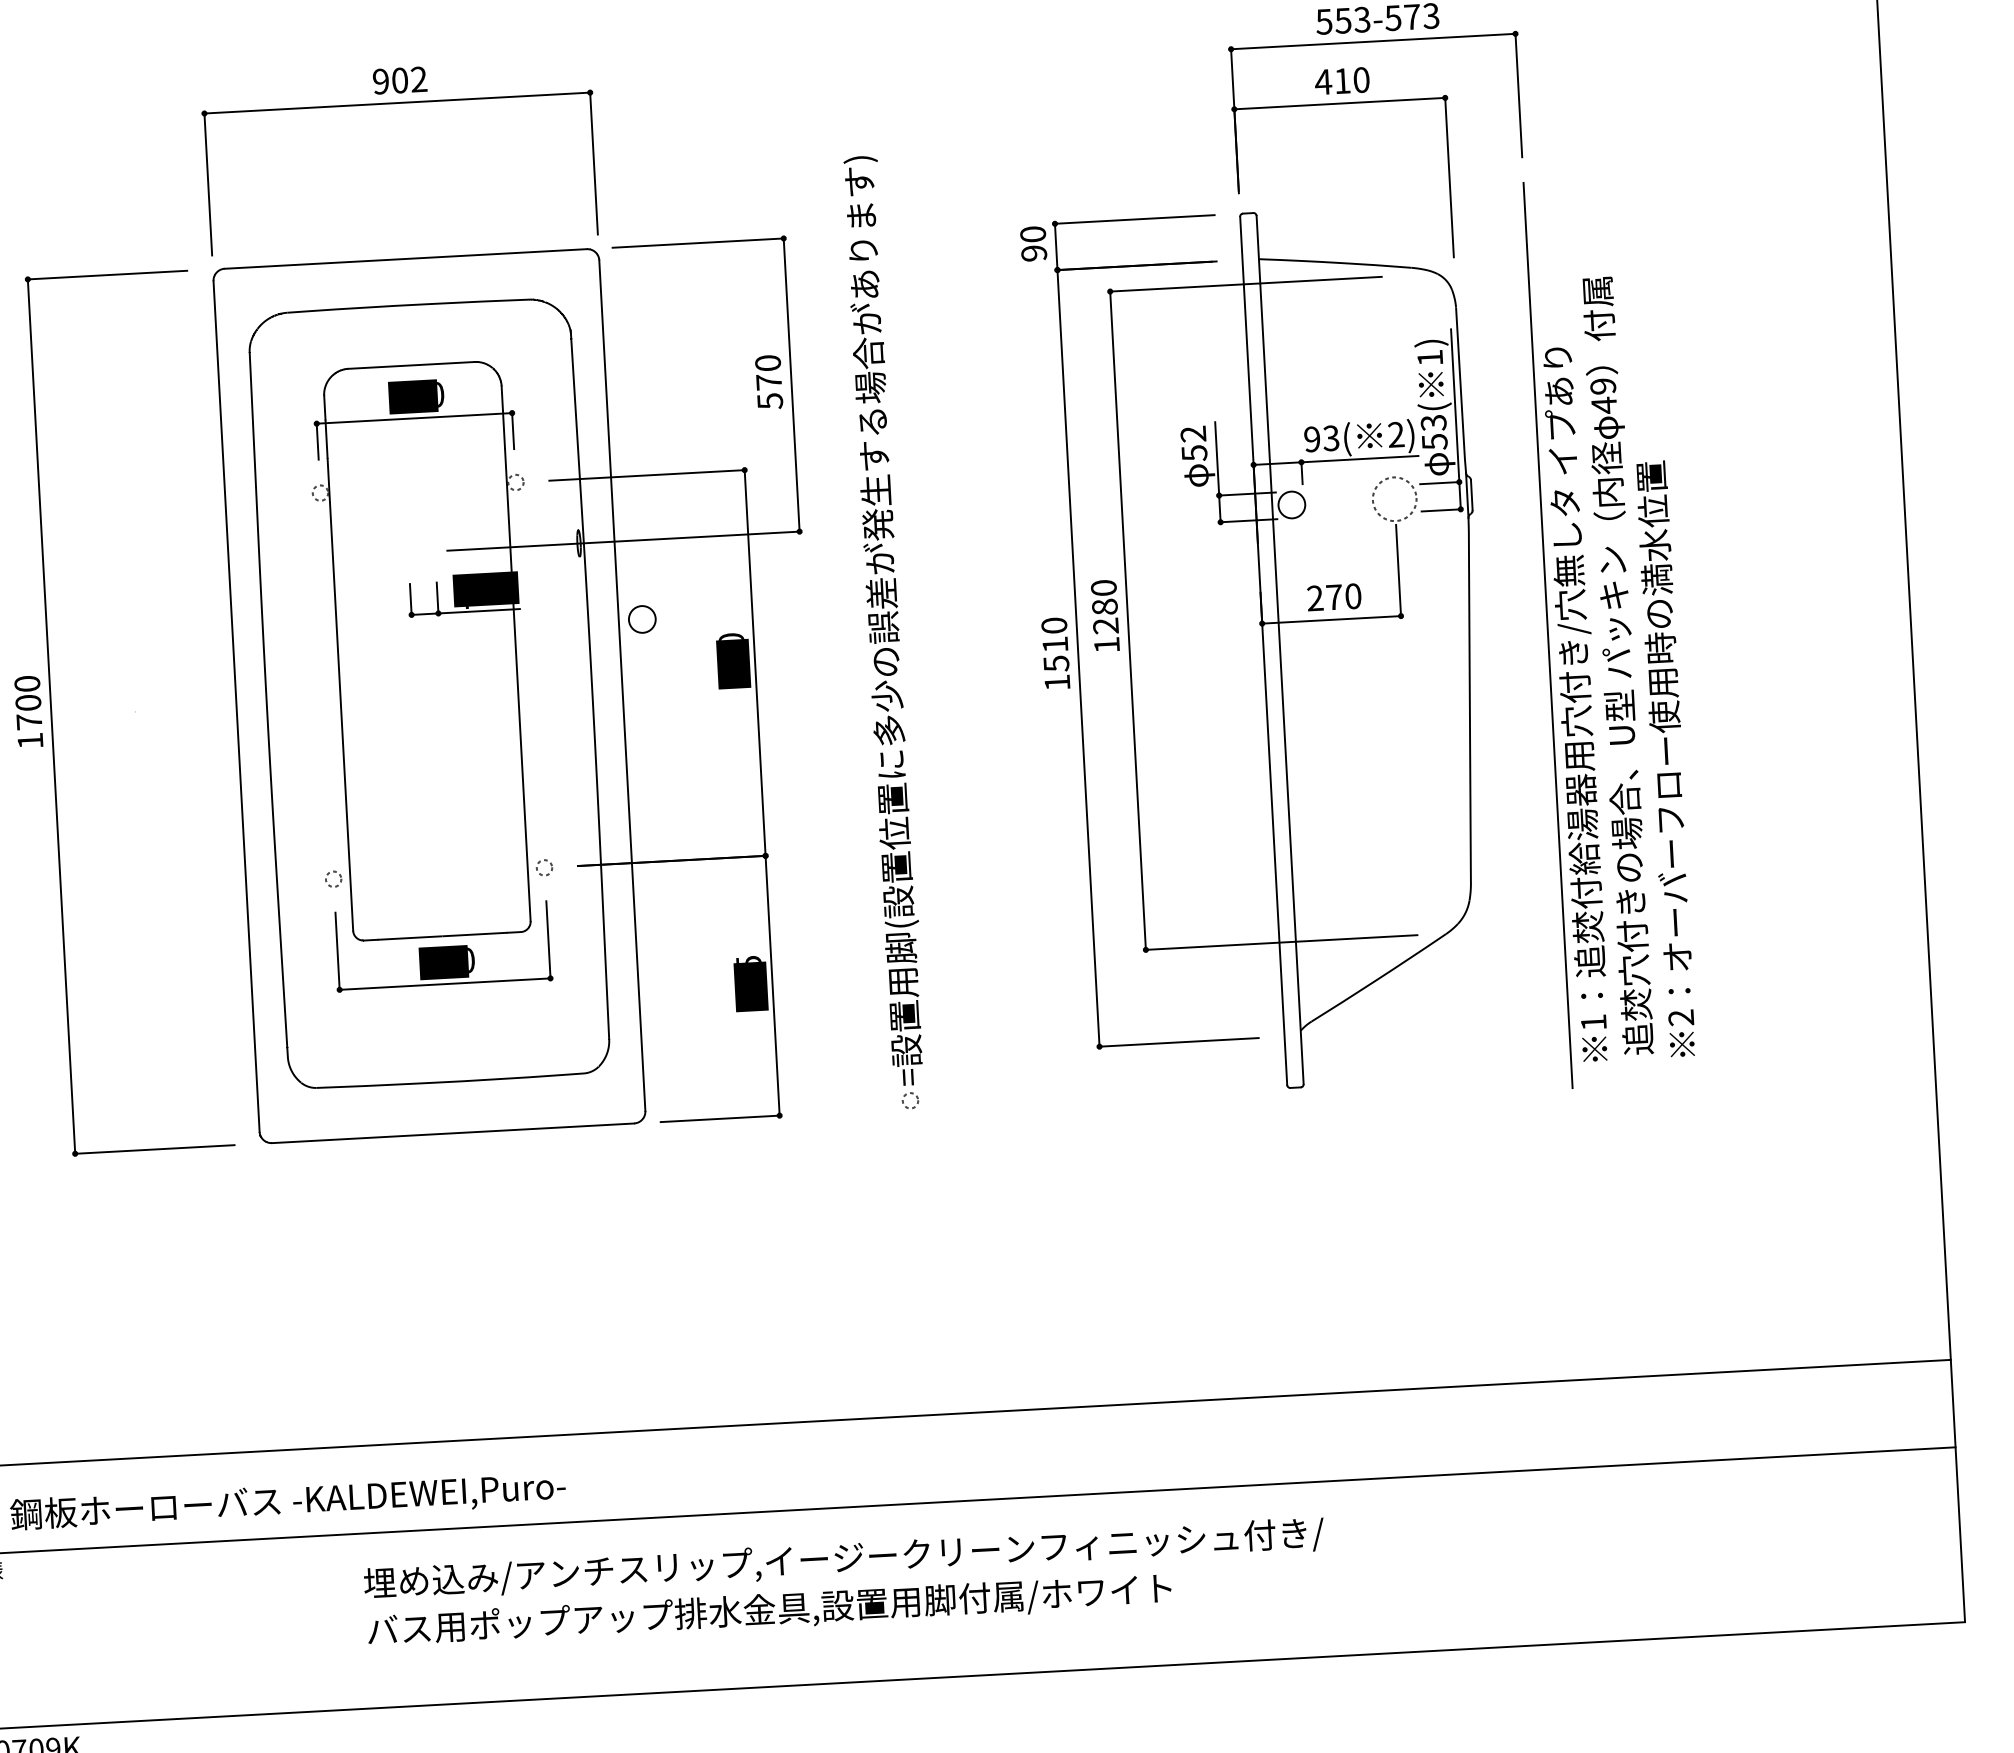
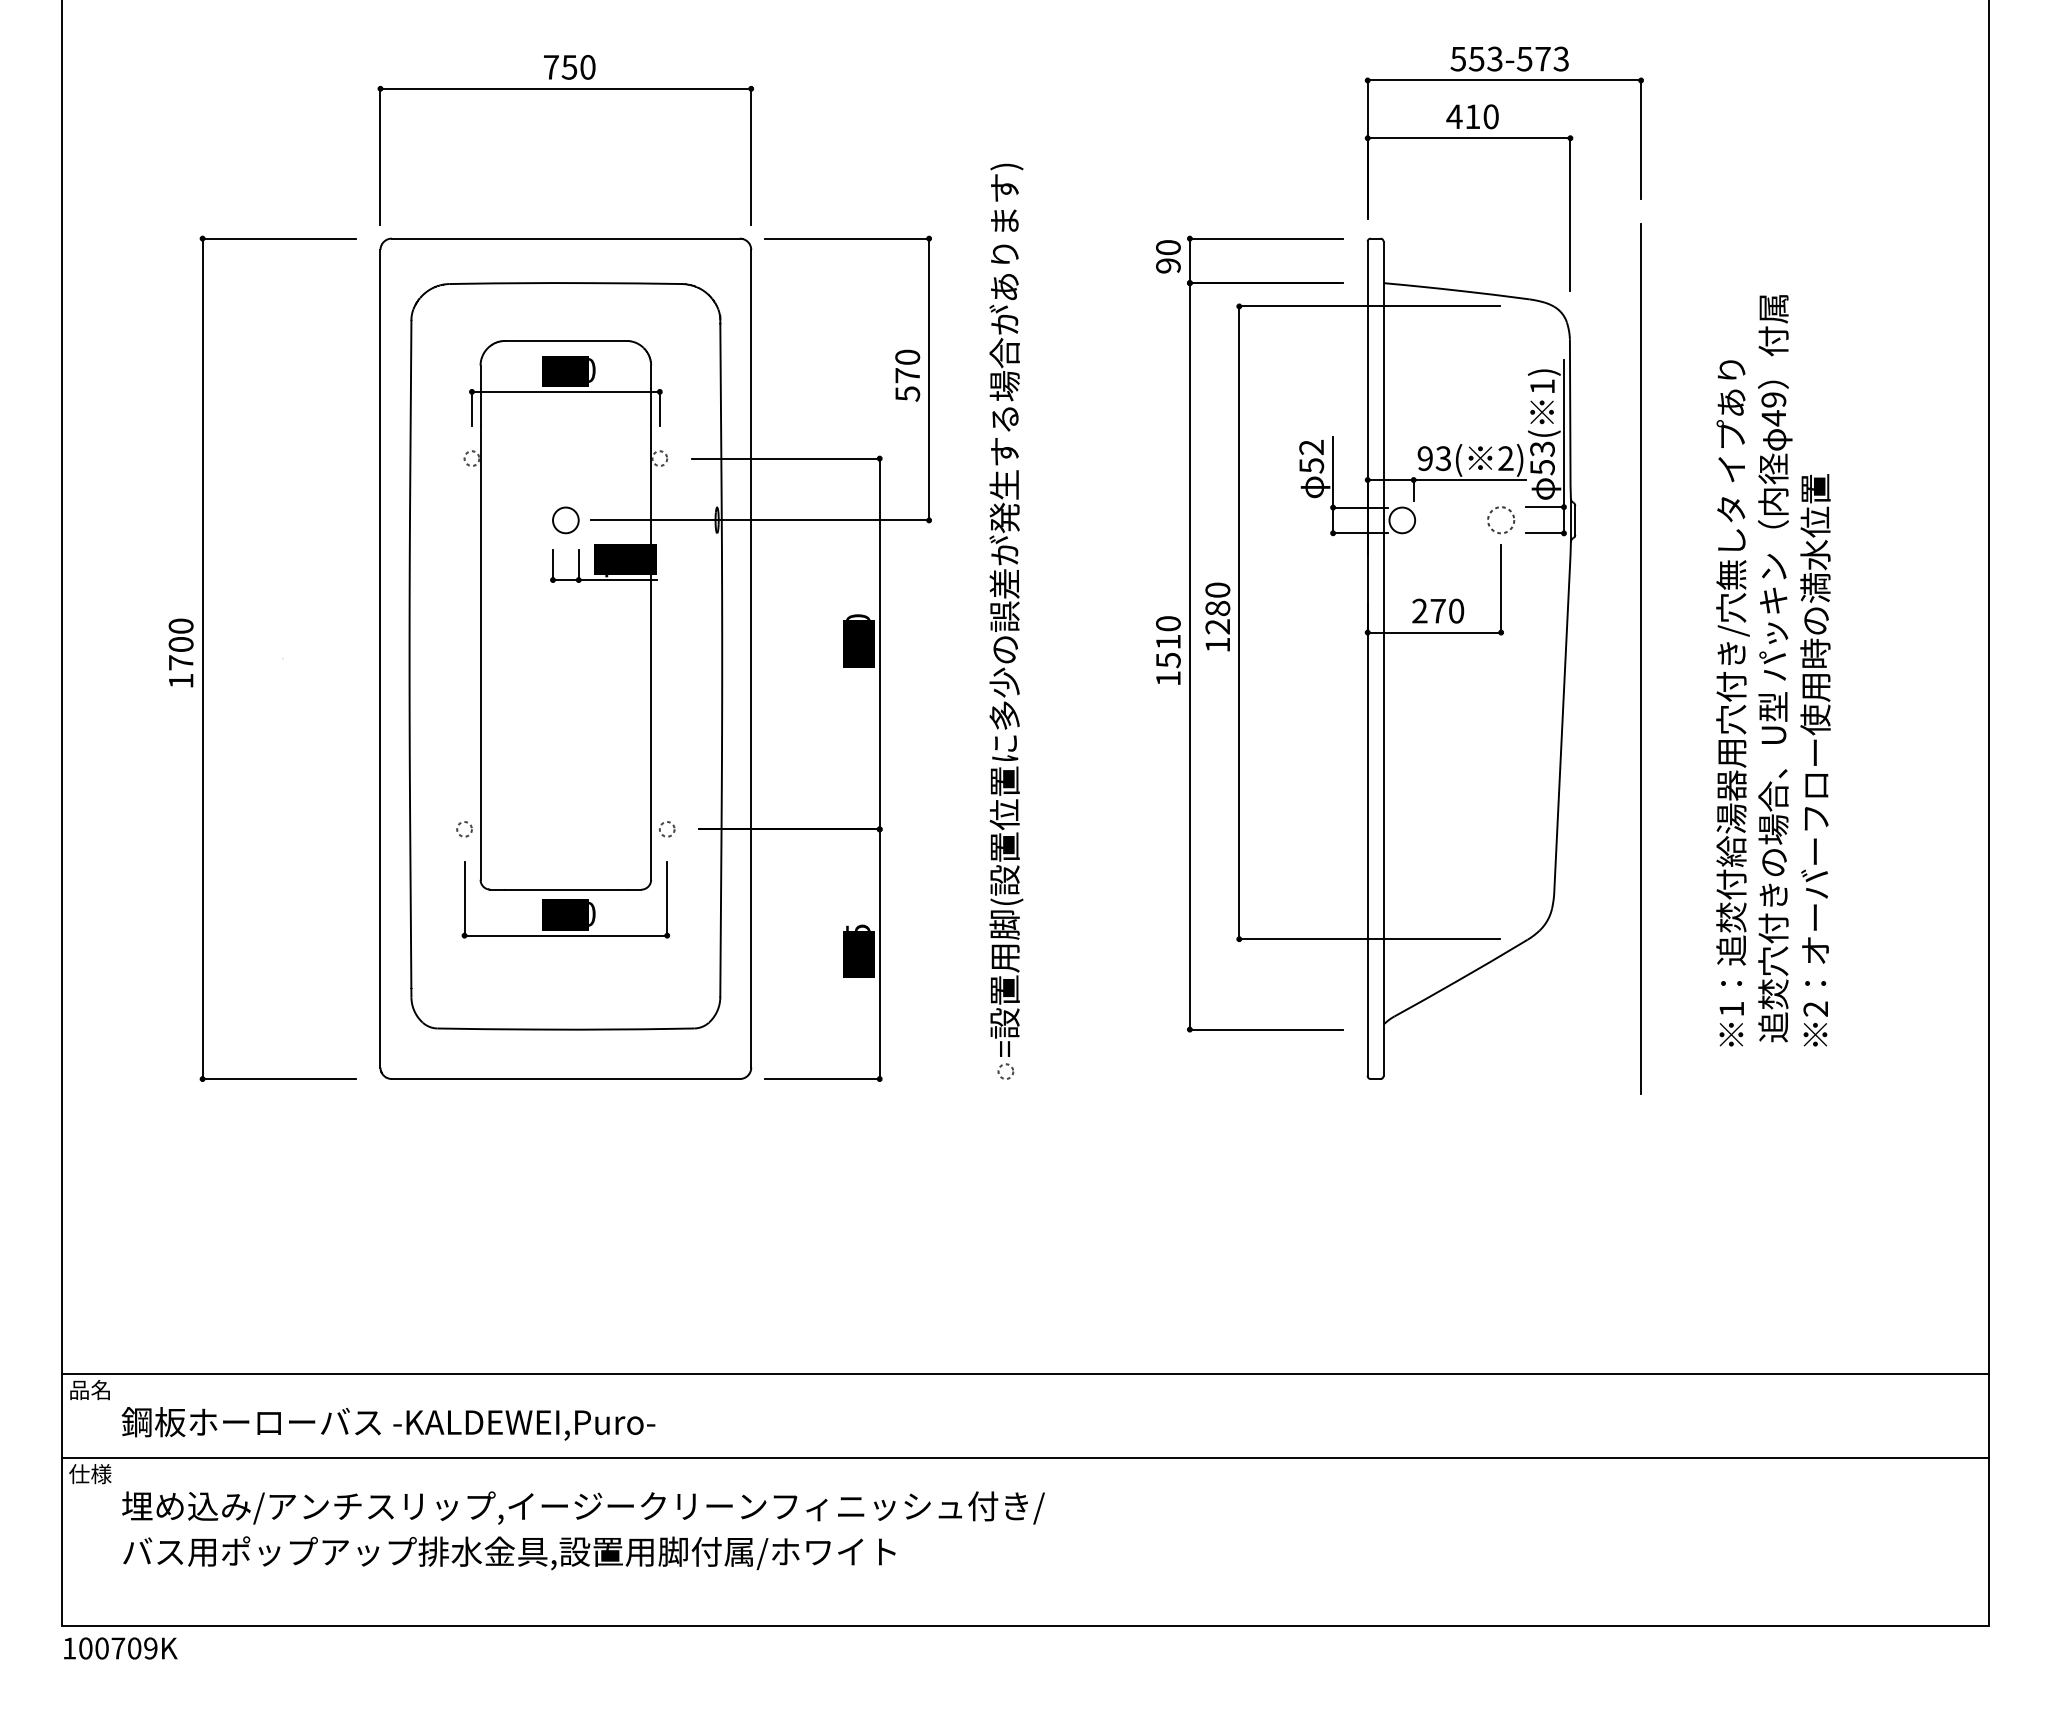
text: (399, 80) -> (569, 67), 902 -> 750
circle: (1395, 499) -> (1501, 520), size x0.62
circle: (641, 619) -> (565, 520), moved
text: (1618, 667) -> (1773, 670), moved
text: (845, 1583) -> (583, 1530), moved

